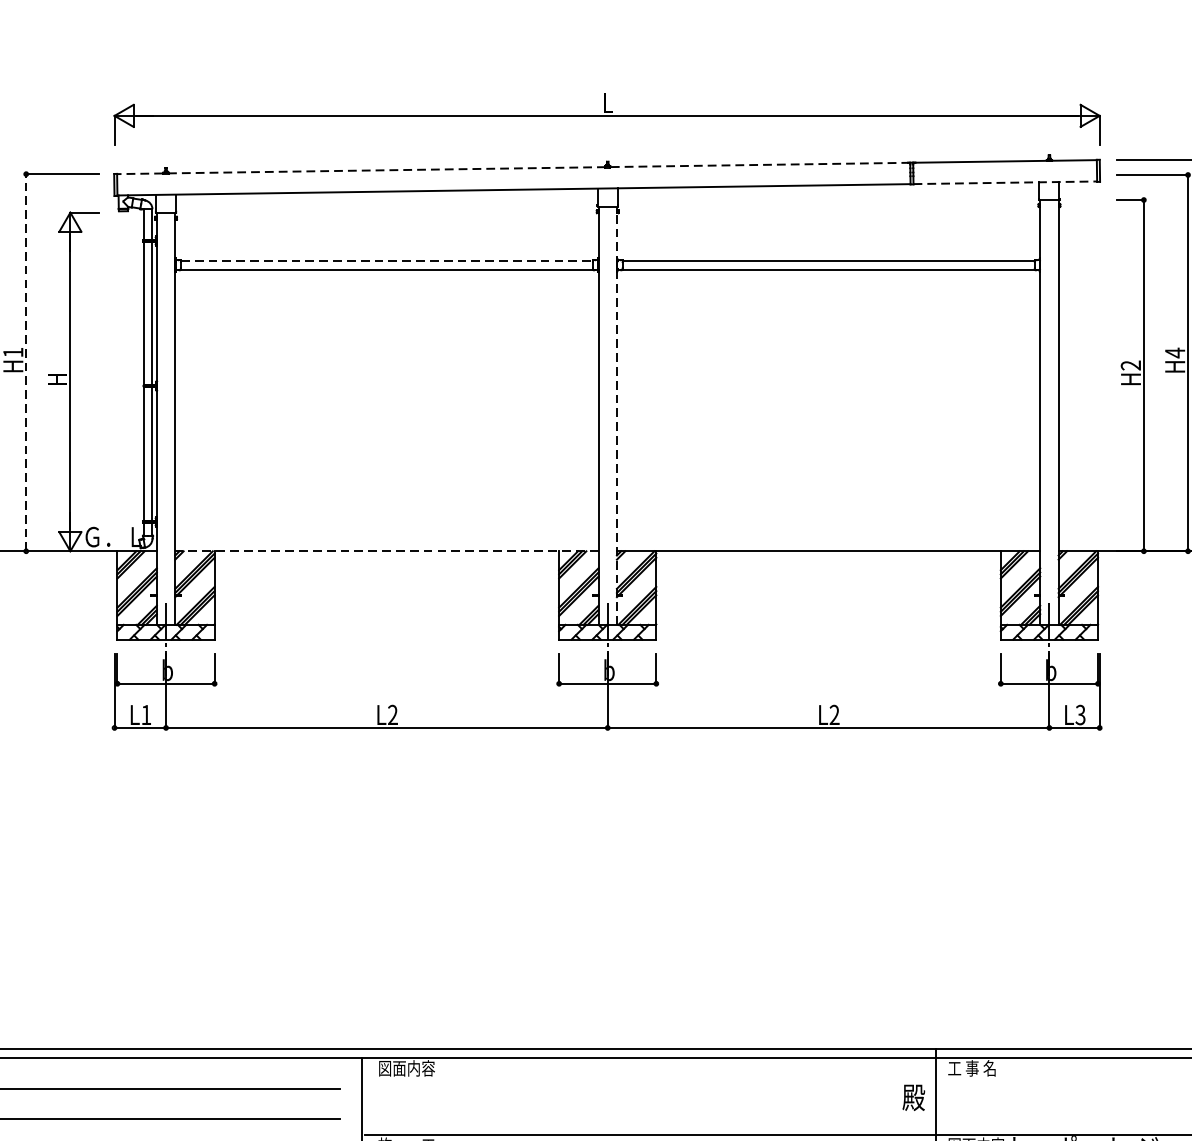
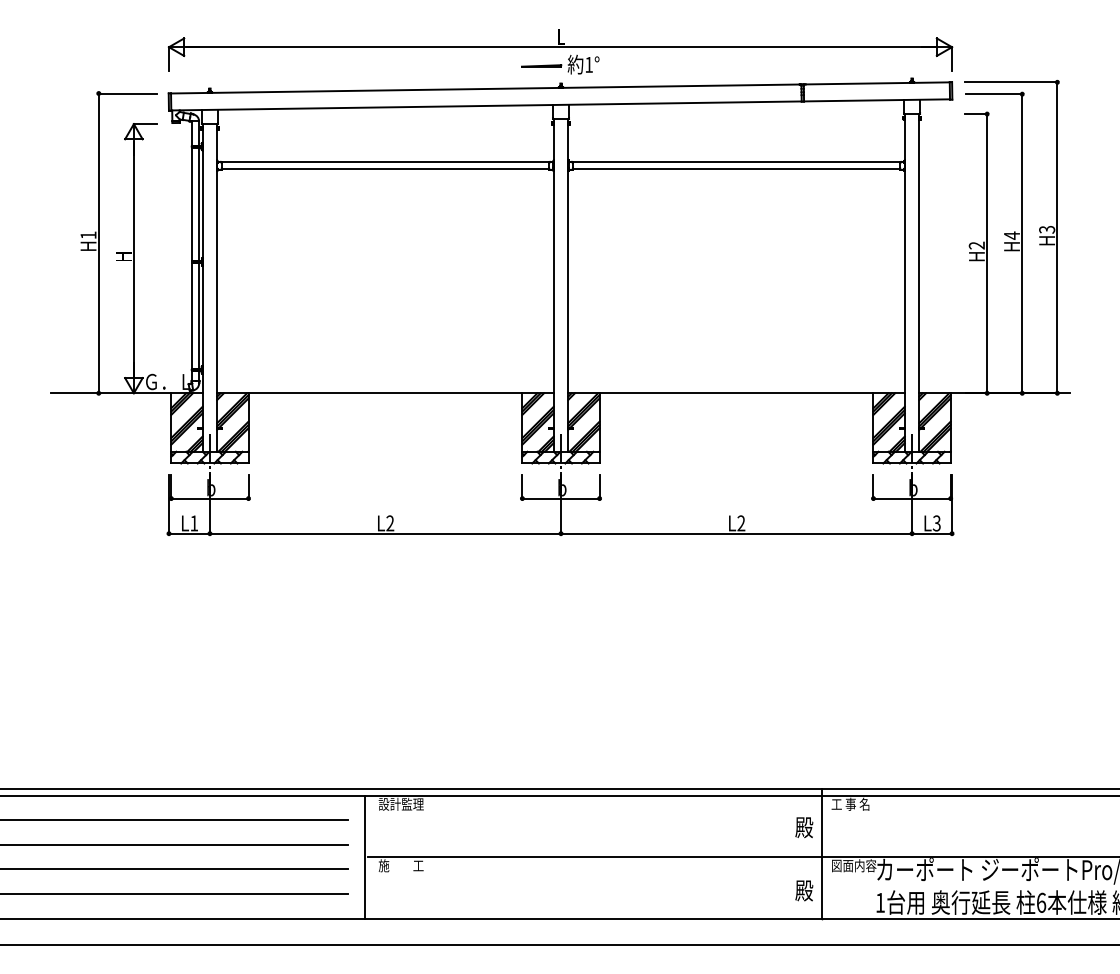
part: (607, 137) -> (560, 64), added
line: (512, 169) -> (485, 89), dashed -> solid
line: (1005, 182) -> (877, 100), dashed -> solid
line: (386, 260) -> (385, 162), dashed -> solid
line: (25, 362) -> (98, 243), dashed -> solid
line: (617, 415) -> (568, 285), dashed -> solid
line: (385, 551) -> (384, 393), dashed -> solid
text: (405, 1067) -> (400, 803), 図面内容 -> 設計監理

